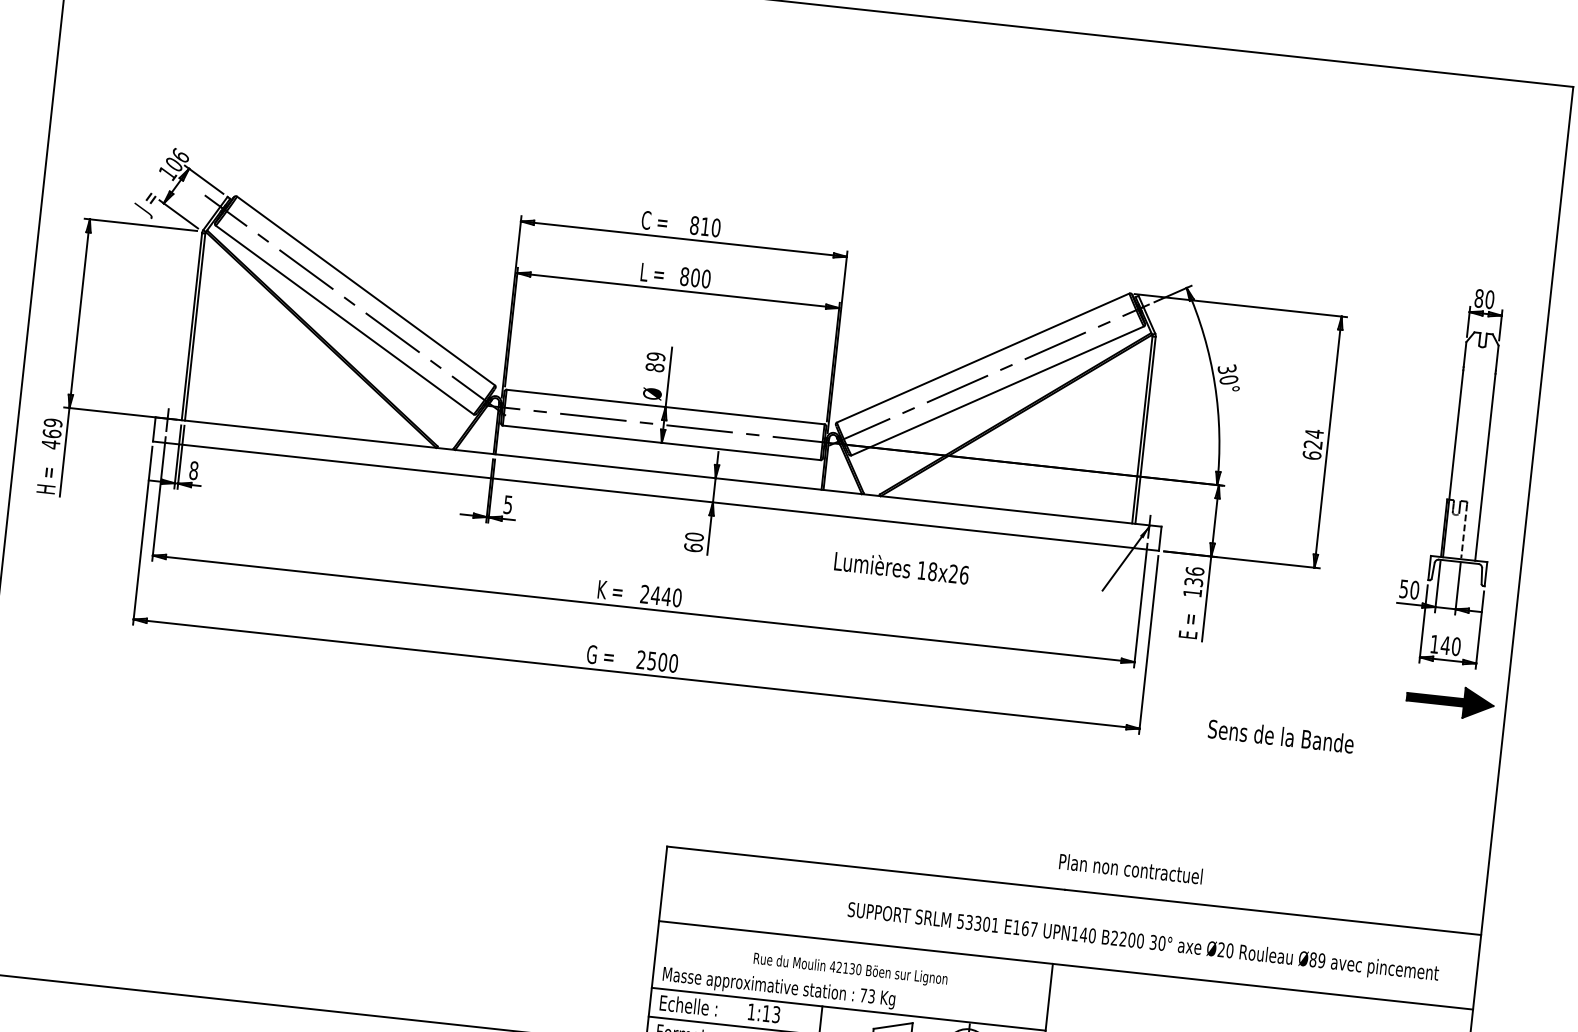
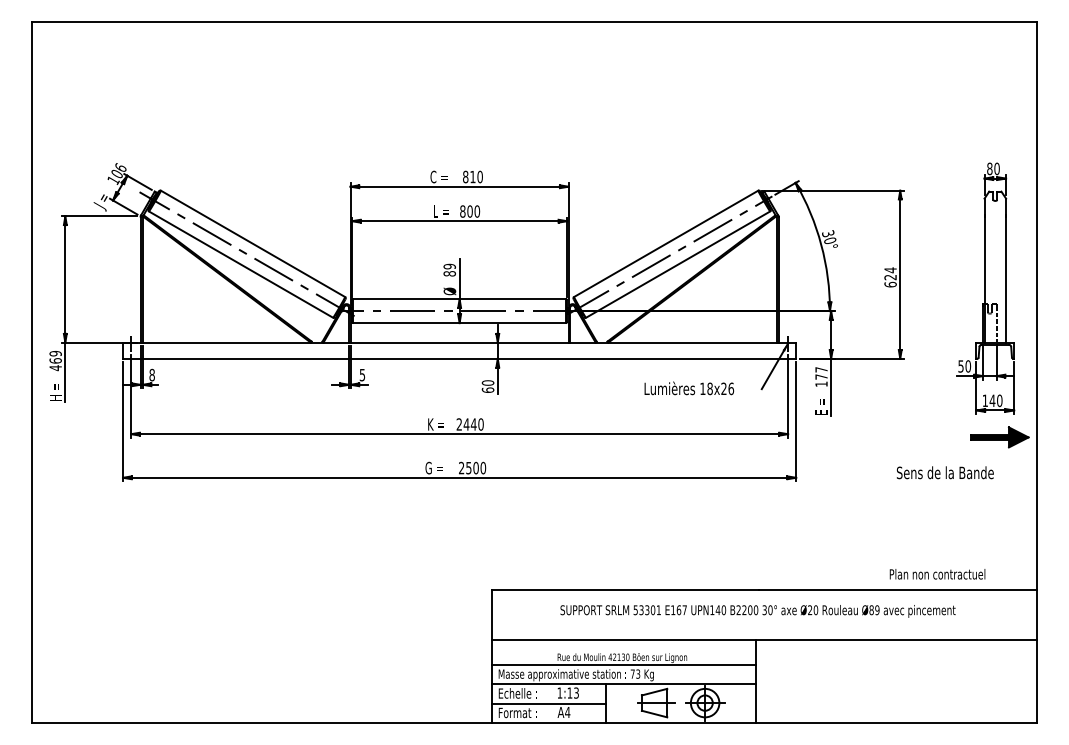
text: (902, 567) -> (689, 388), moved
text: (1194, 576) -> (821, 373), 136 -> 177
text: (1279, 735) -> (944, 472), moved
text: (1130, 869) -> (937, 574), moved
text: (1142, 943) -> (757, 611), moved
line: (851, 981) -> (623, 665), added

